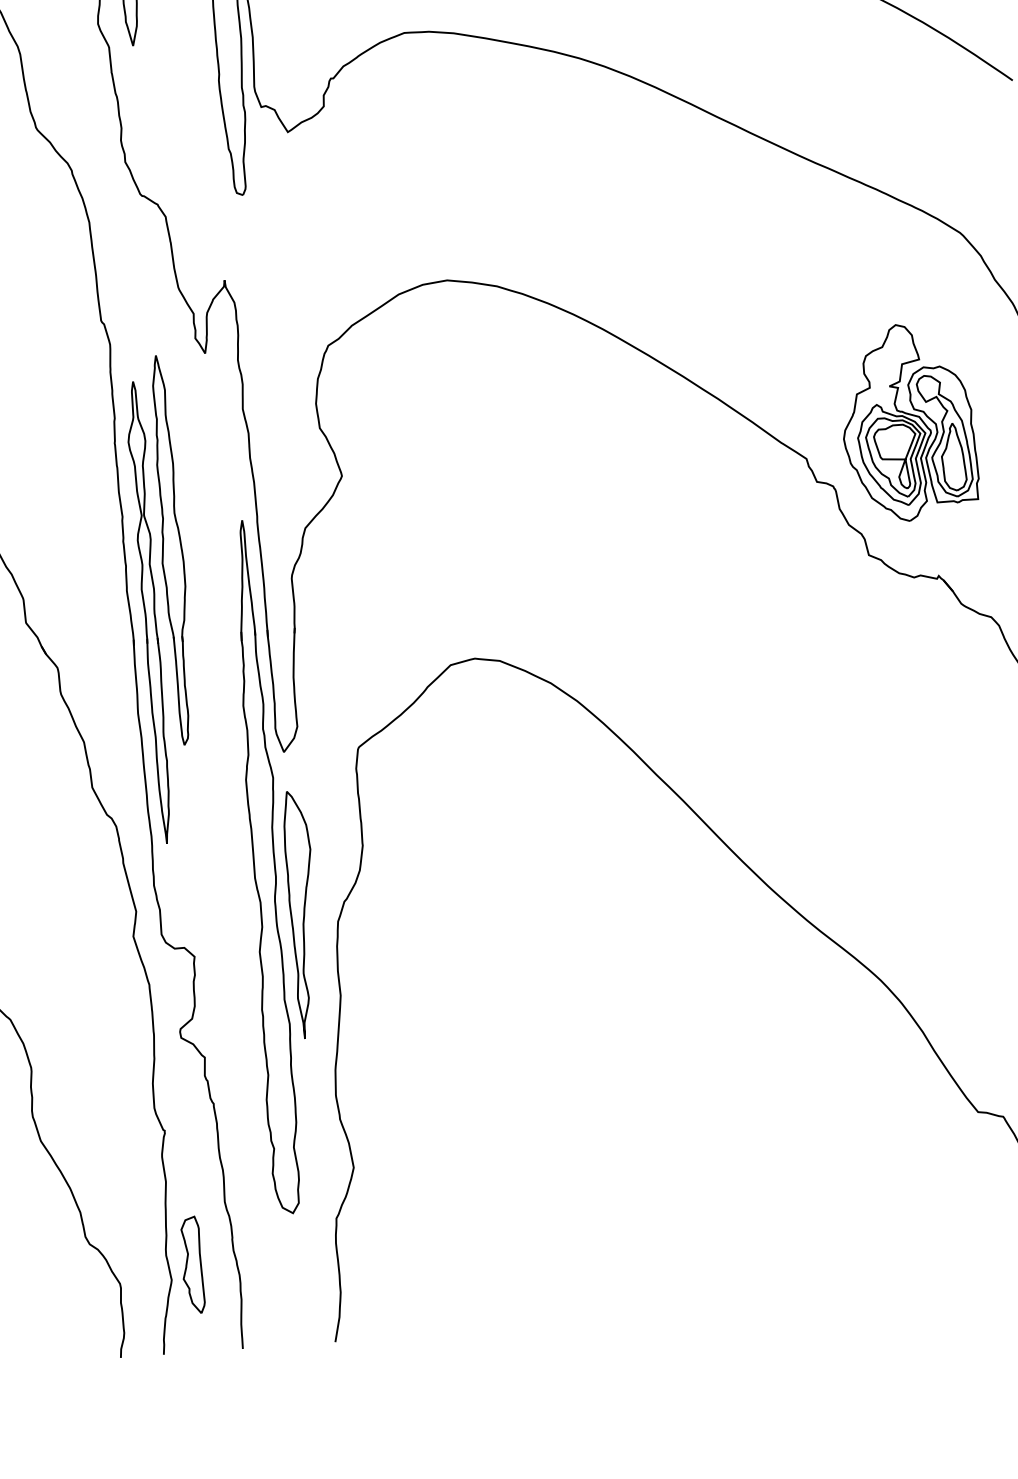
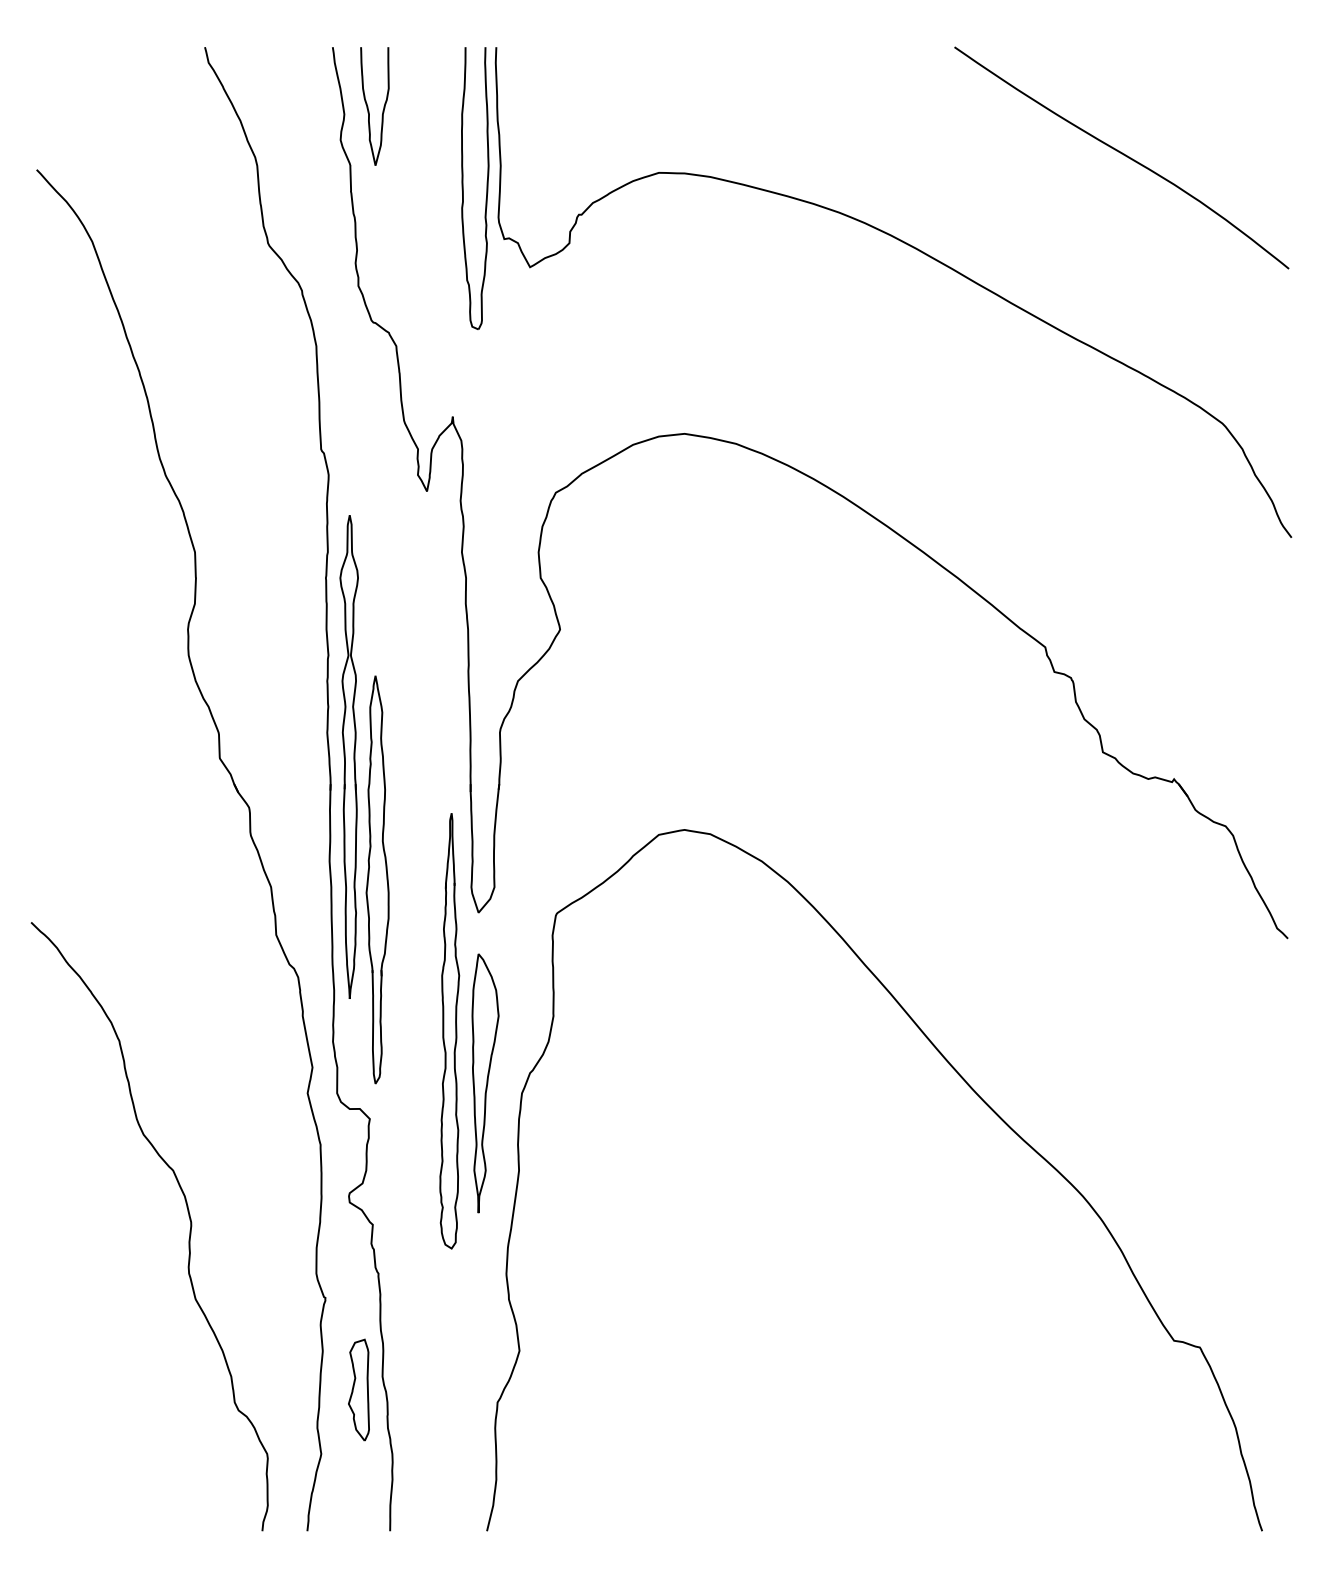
part: (908, 421) -> (1154, 616), removed
part: (172, 549) -> (377, 879), moved
part: (264, 866) -> (449, 1030), size x0.6
part: (191, 1264) -> (358, 1389), moved

